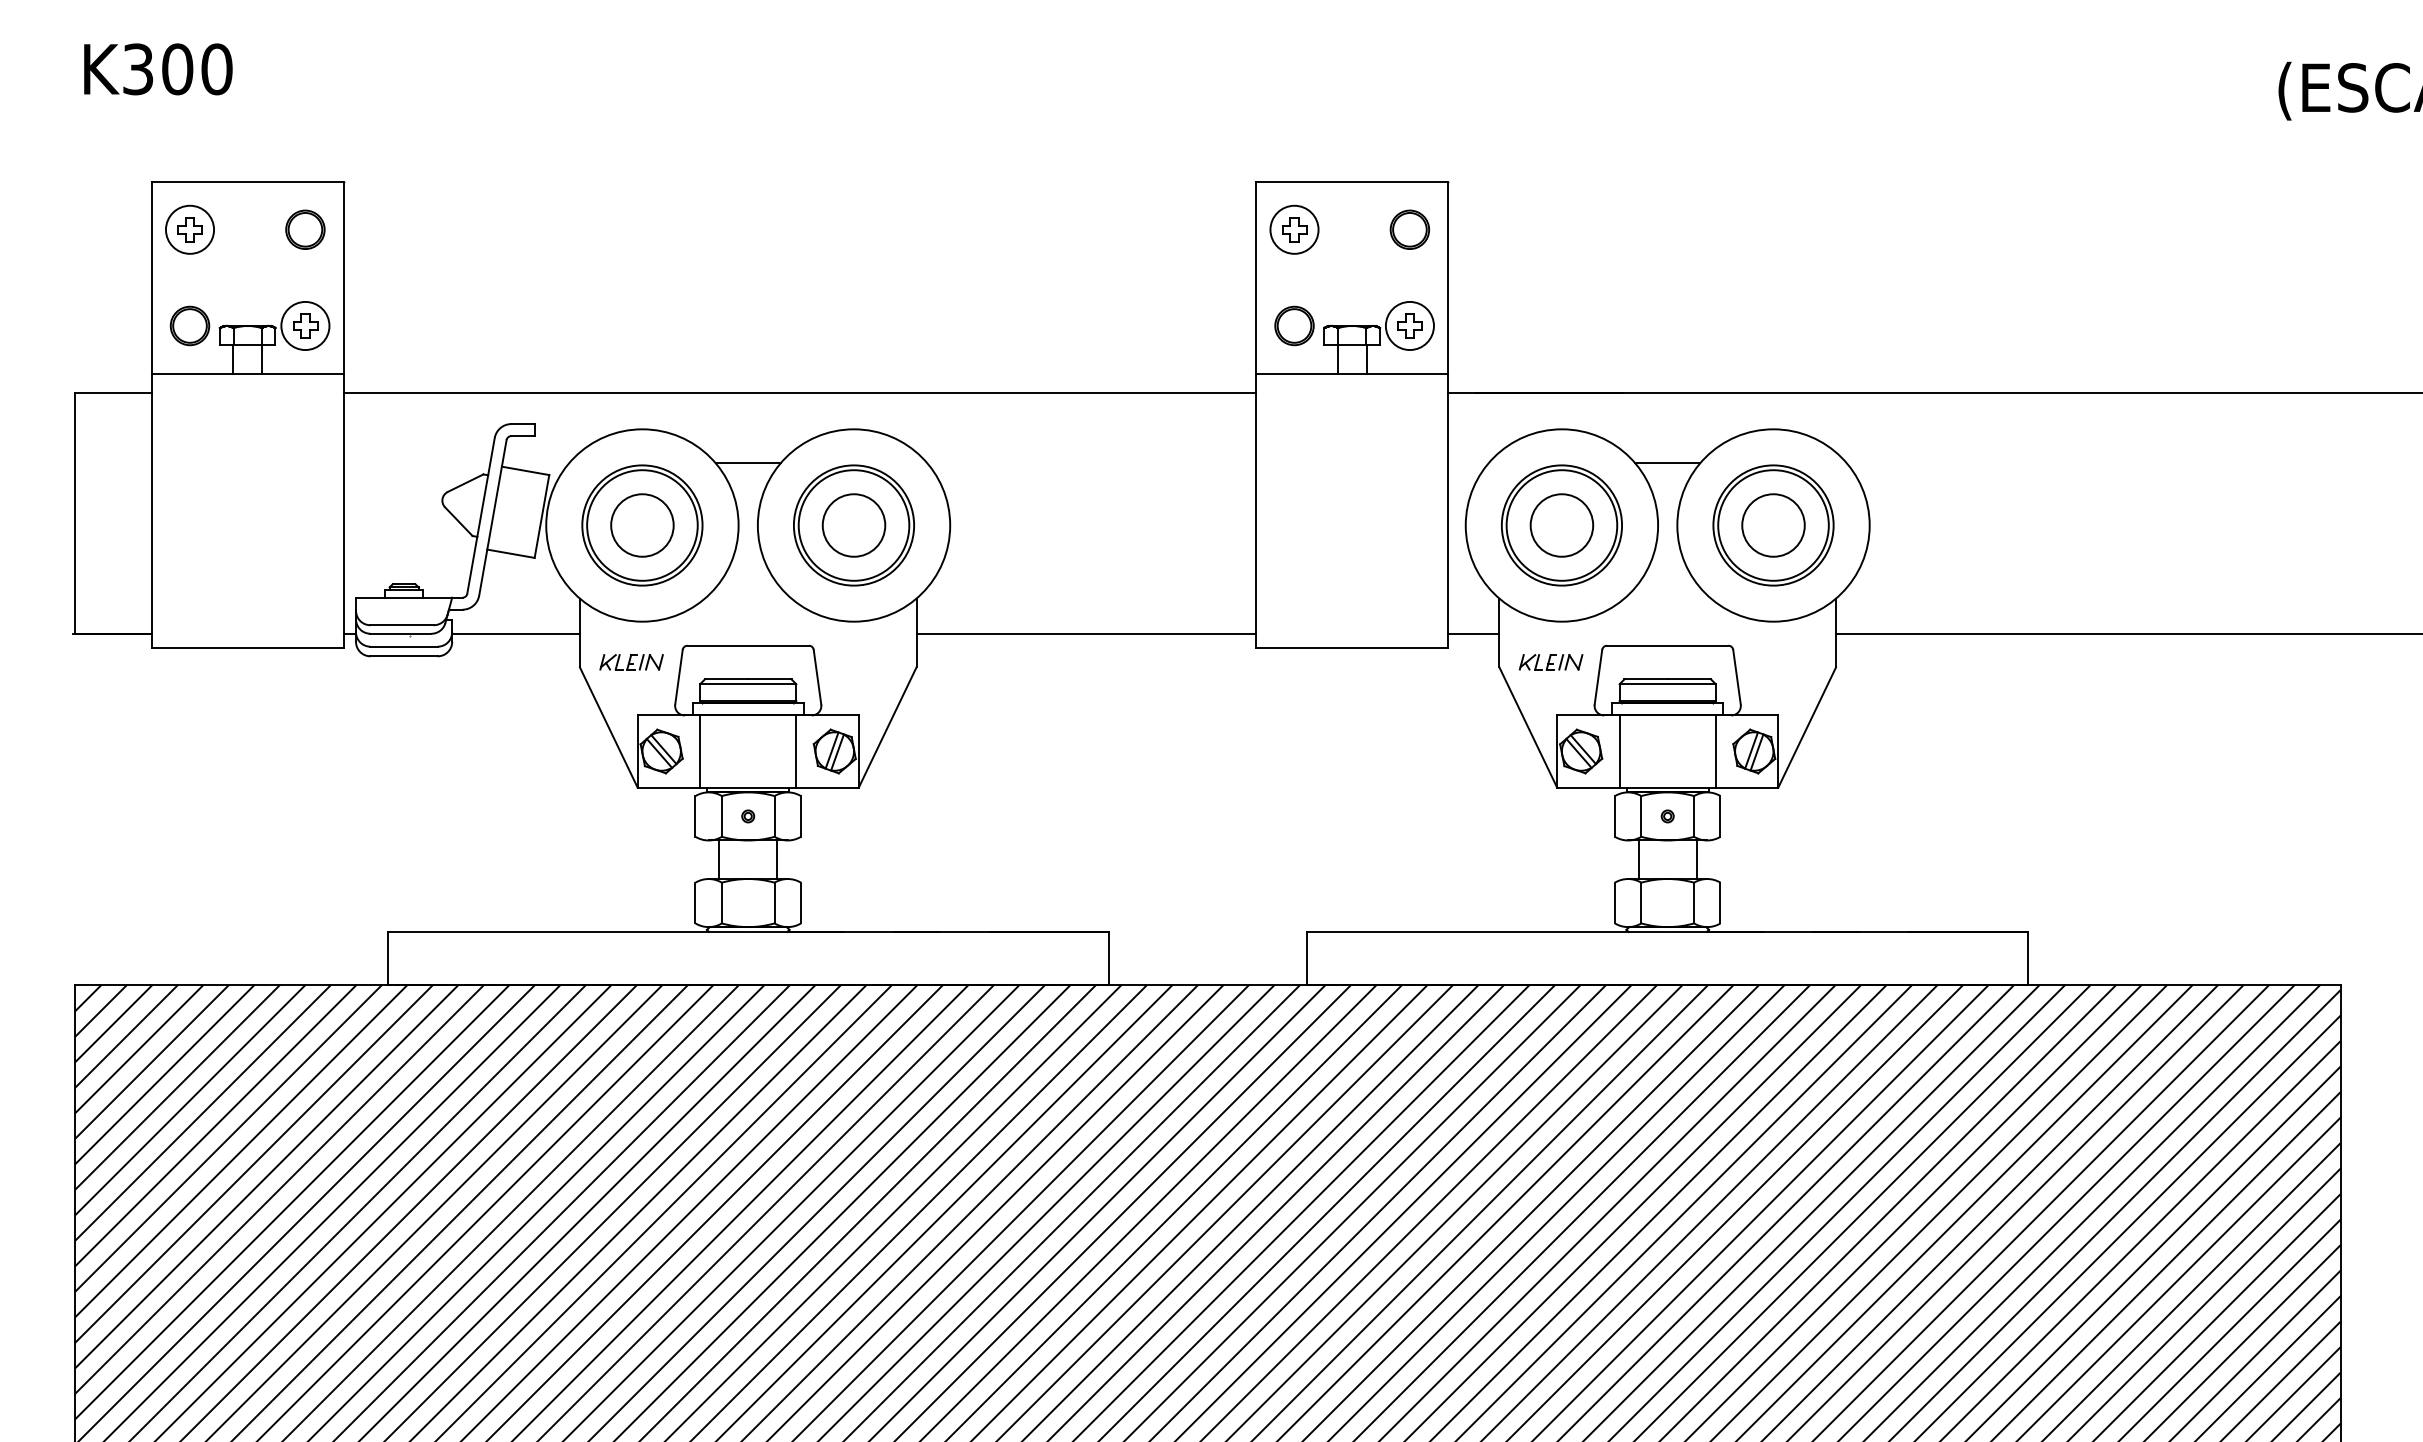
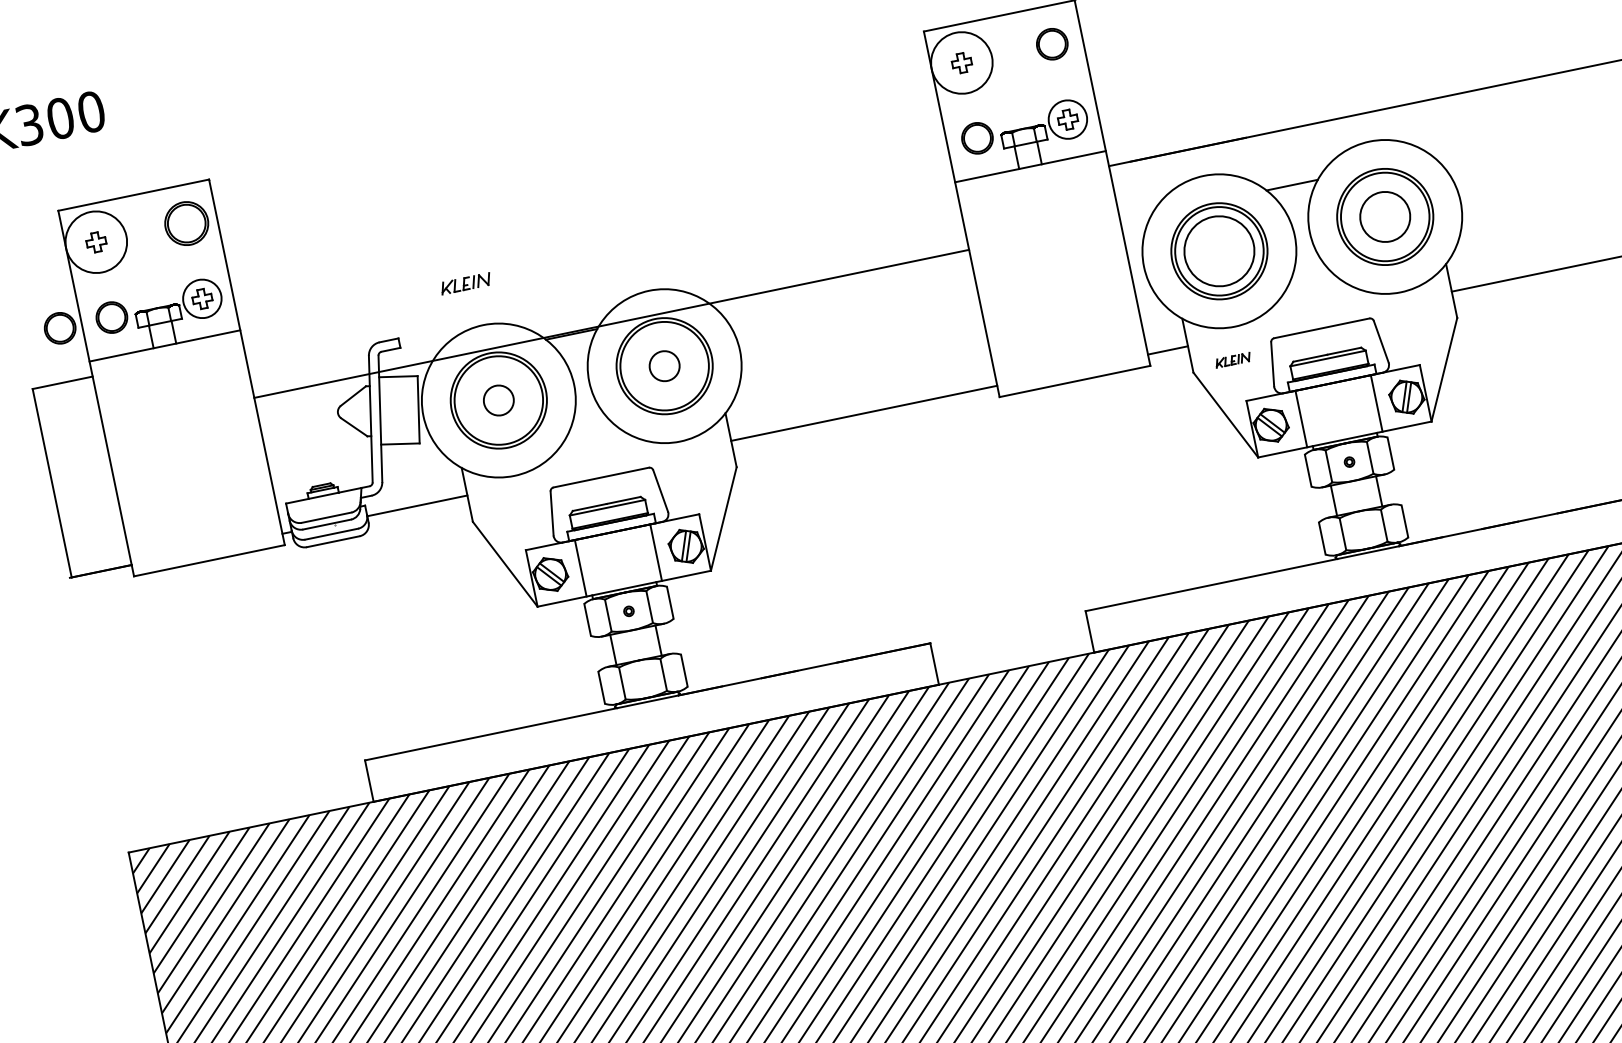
circle: (189, 229) -> (95, 242), size x1.6
part: (305, 229) -> (186, 223), size x1.4
circle: (1294, 229) -> (961, 62), size x1.6
part: (123, 325) -> (59, 328), added
line: (799, 393) -> (611, 324), moved
circle: (642, 525) -> (498, 400), size x0.6
circle: (853, 525) -> (664, 366), size x0.6
circle: (1561, 525) -> (1219, 251), size x1.4
part: (631, 662) -> (465, 283), moved
part: (1550, 662) -> (1232, 360), size x0.7

